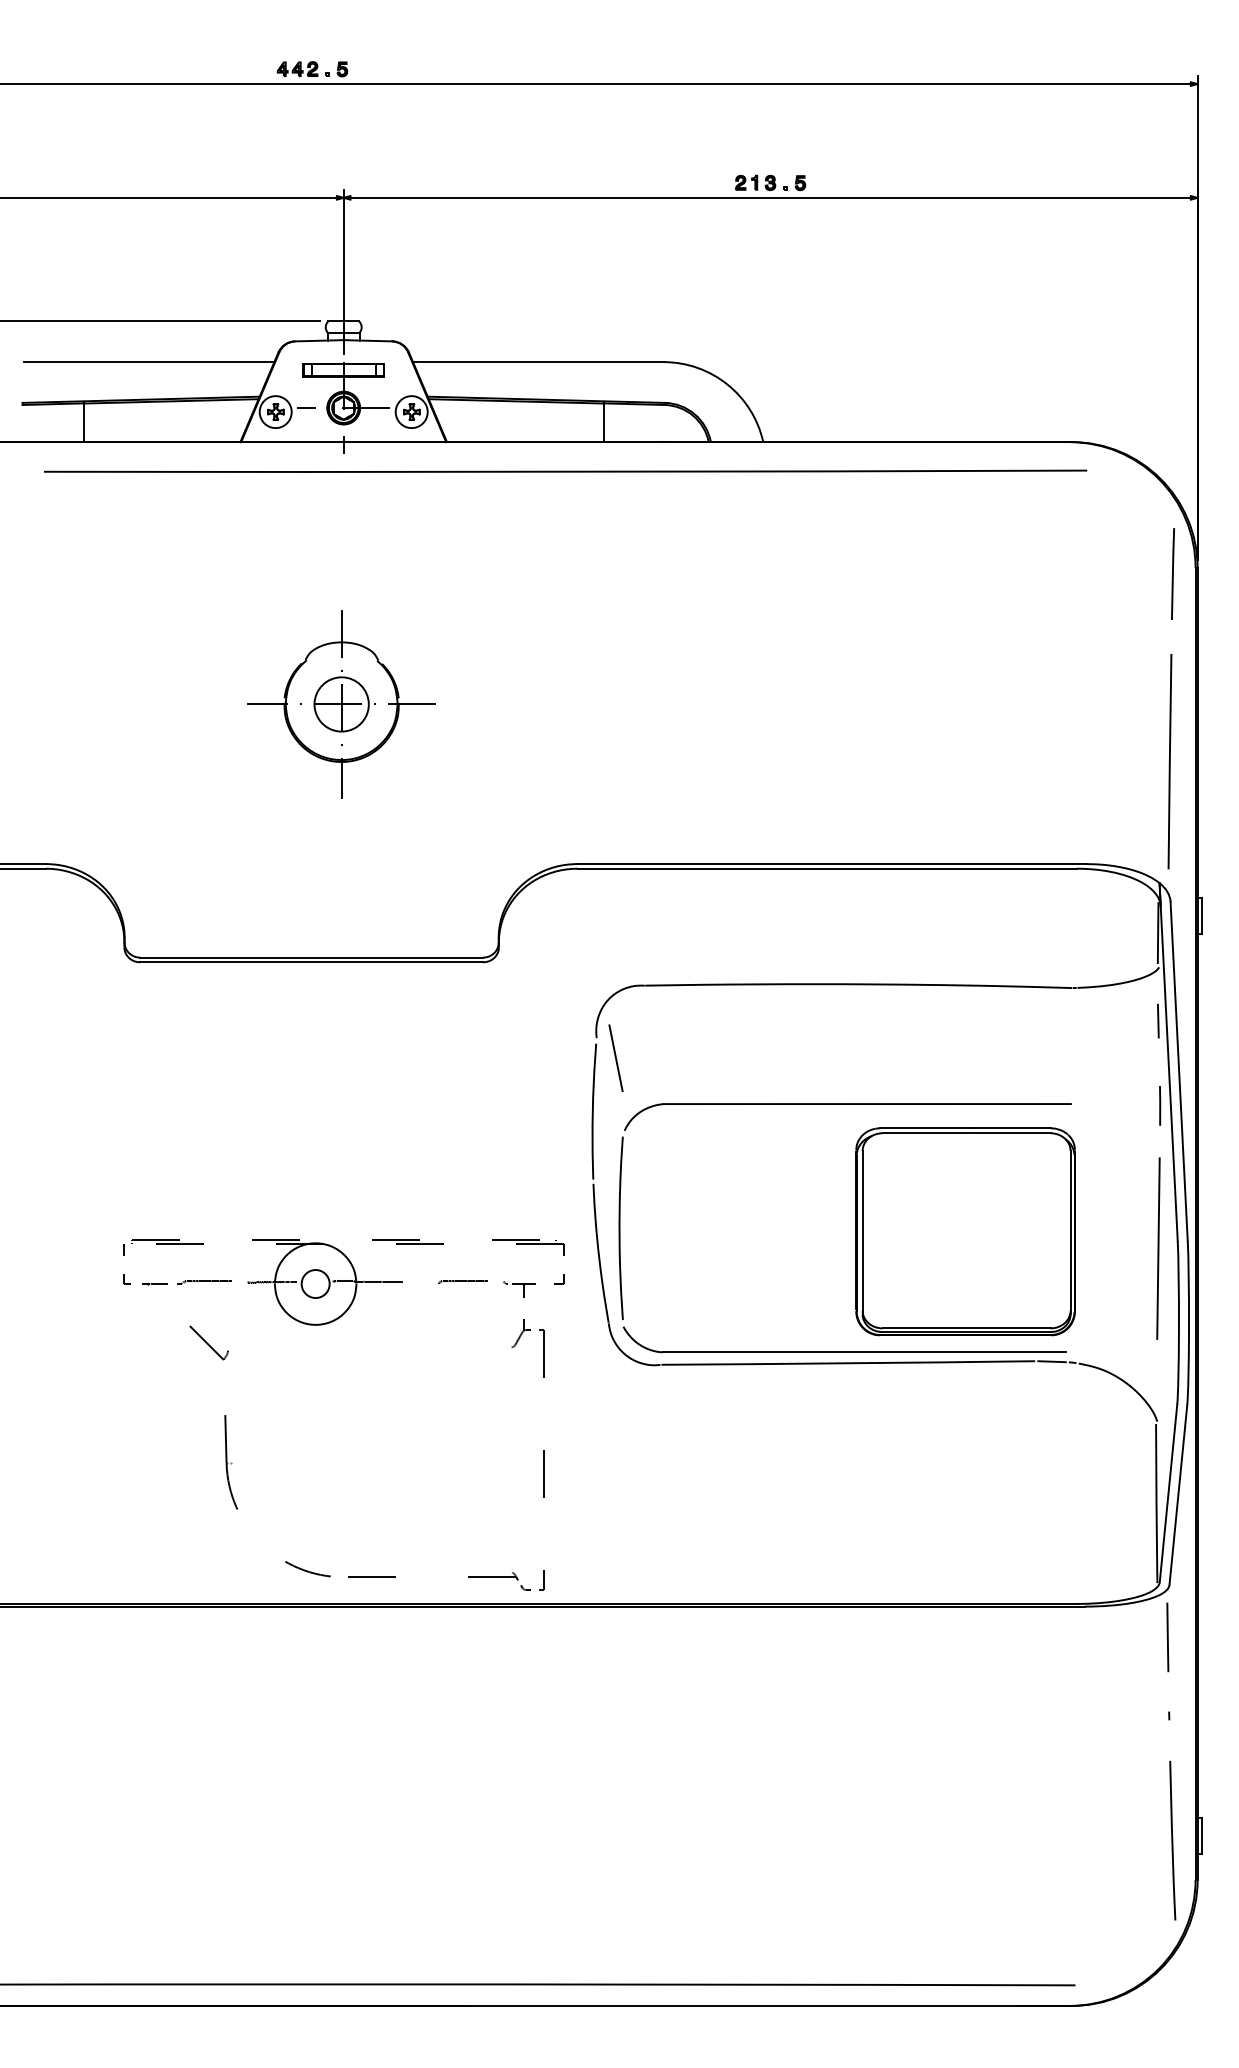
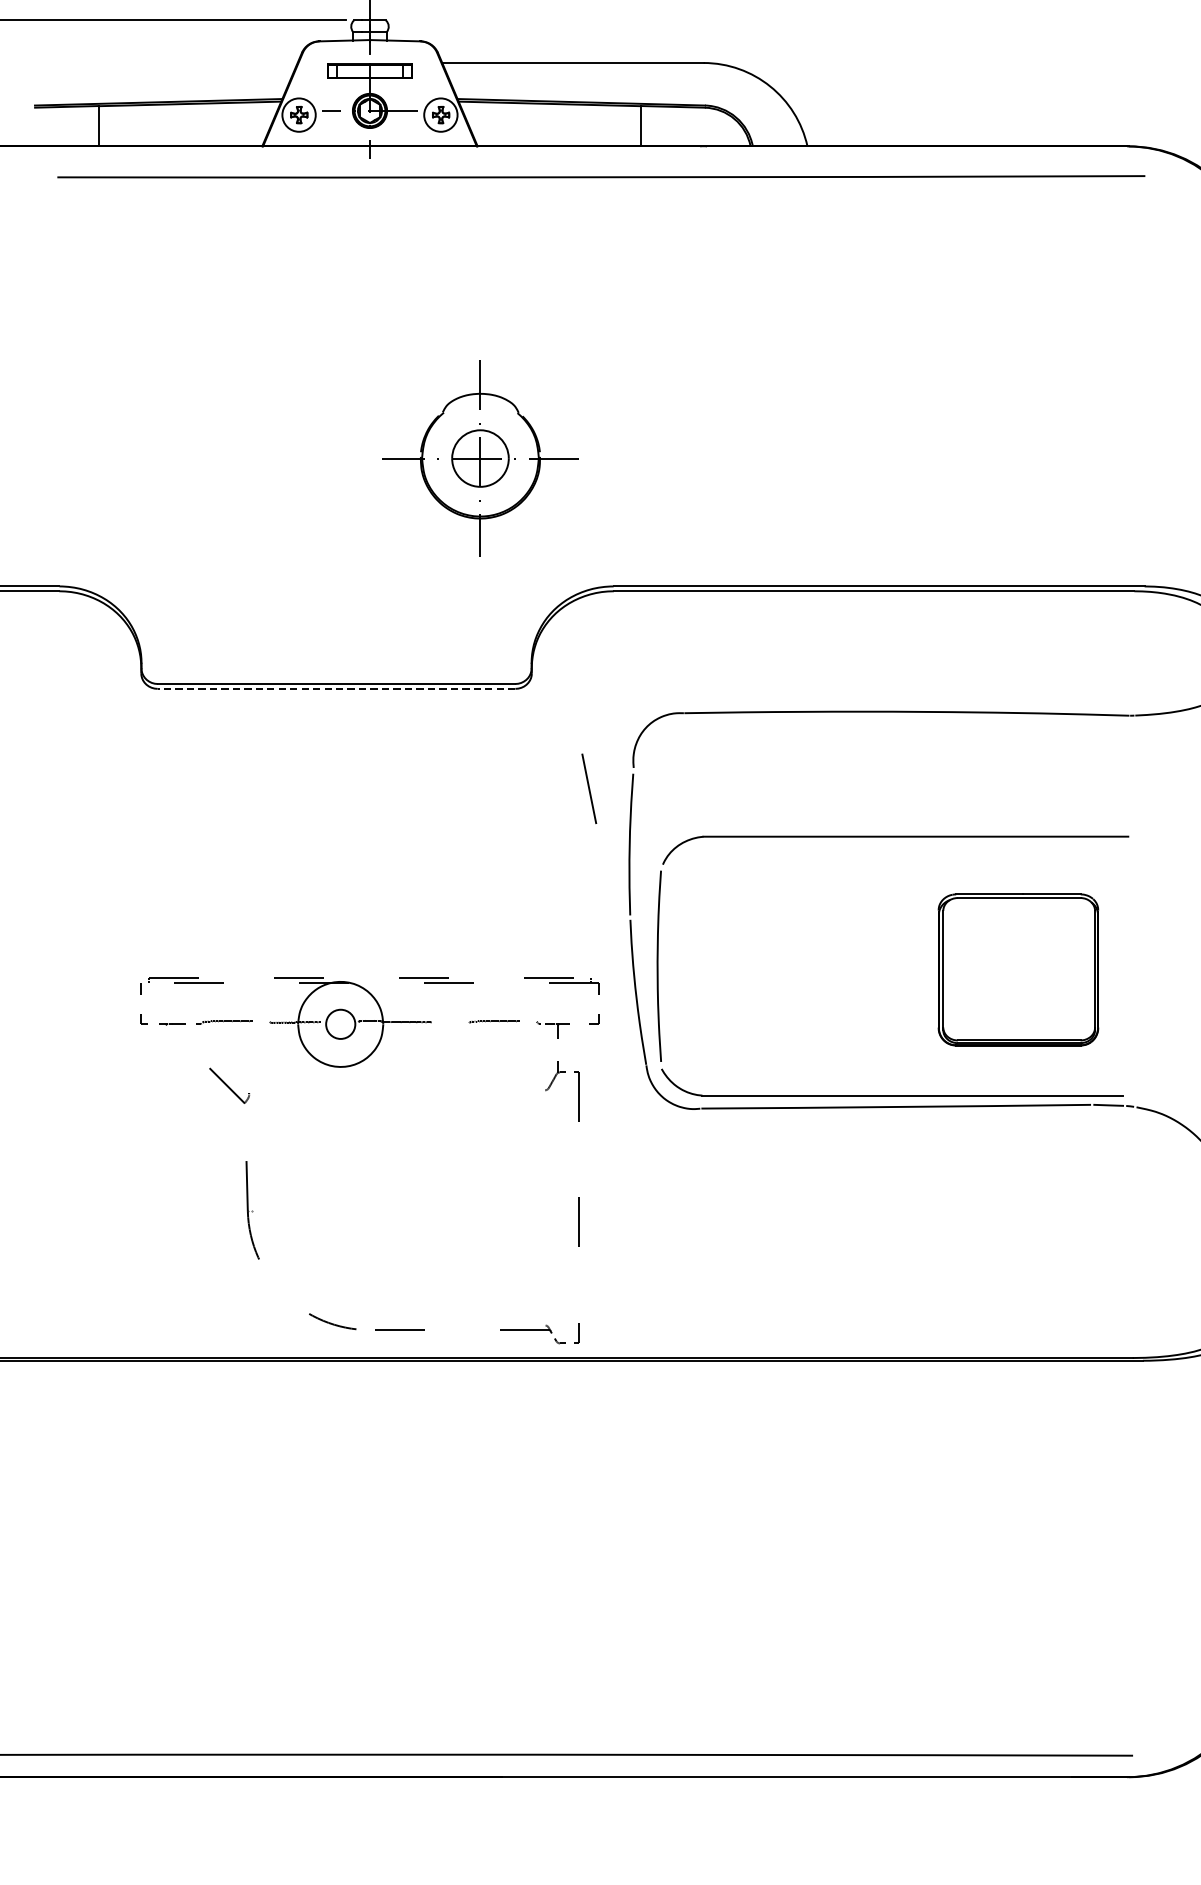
line: (148, 362) -> (166, 63), removed
part: (341, 704) -> (480, 458), moved
line: (311, 962) -> (336, 689), solid -> dashed
line: (615, 1057) -> (588, 788), moved
part: (965, 1231) -> (1018, 969), size x0.7

